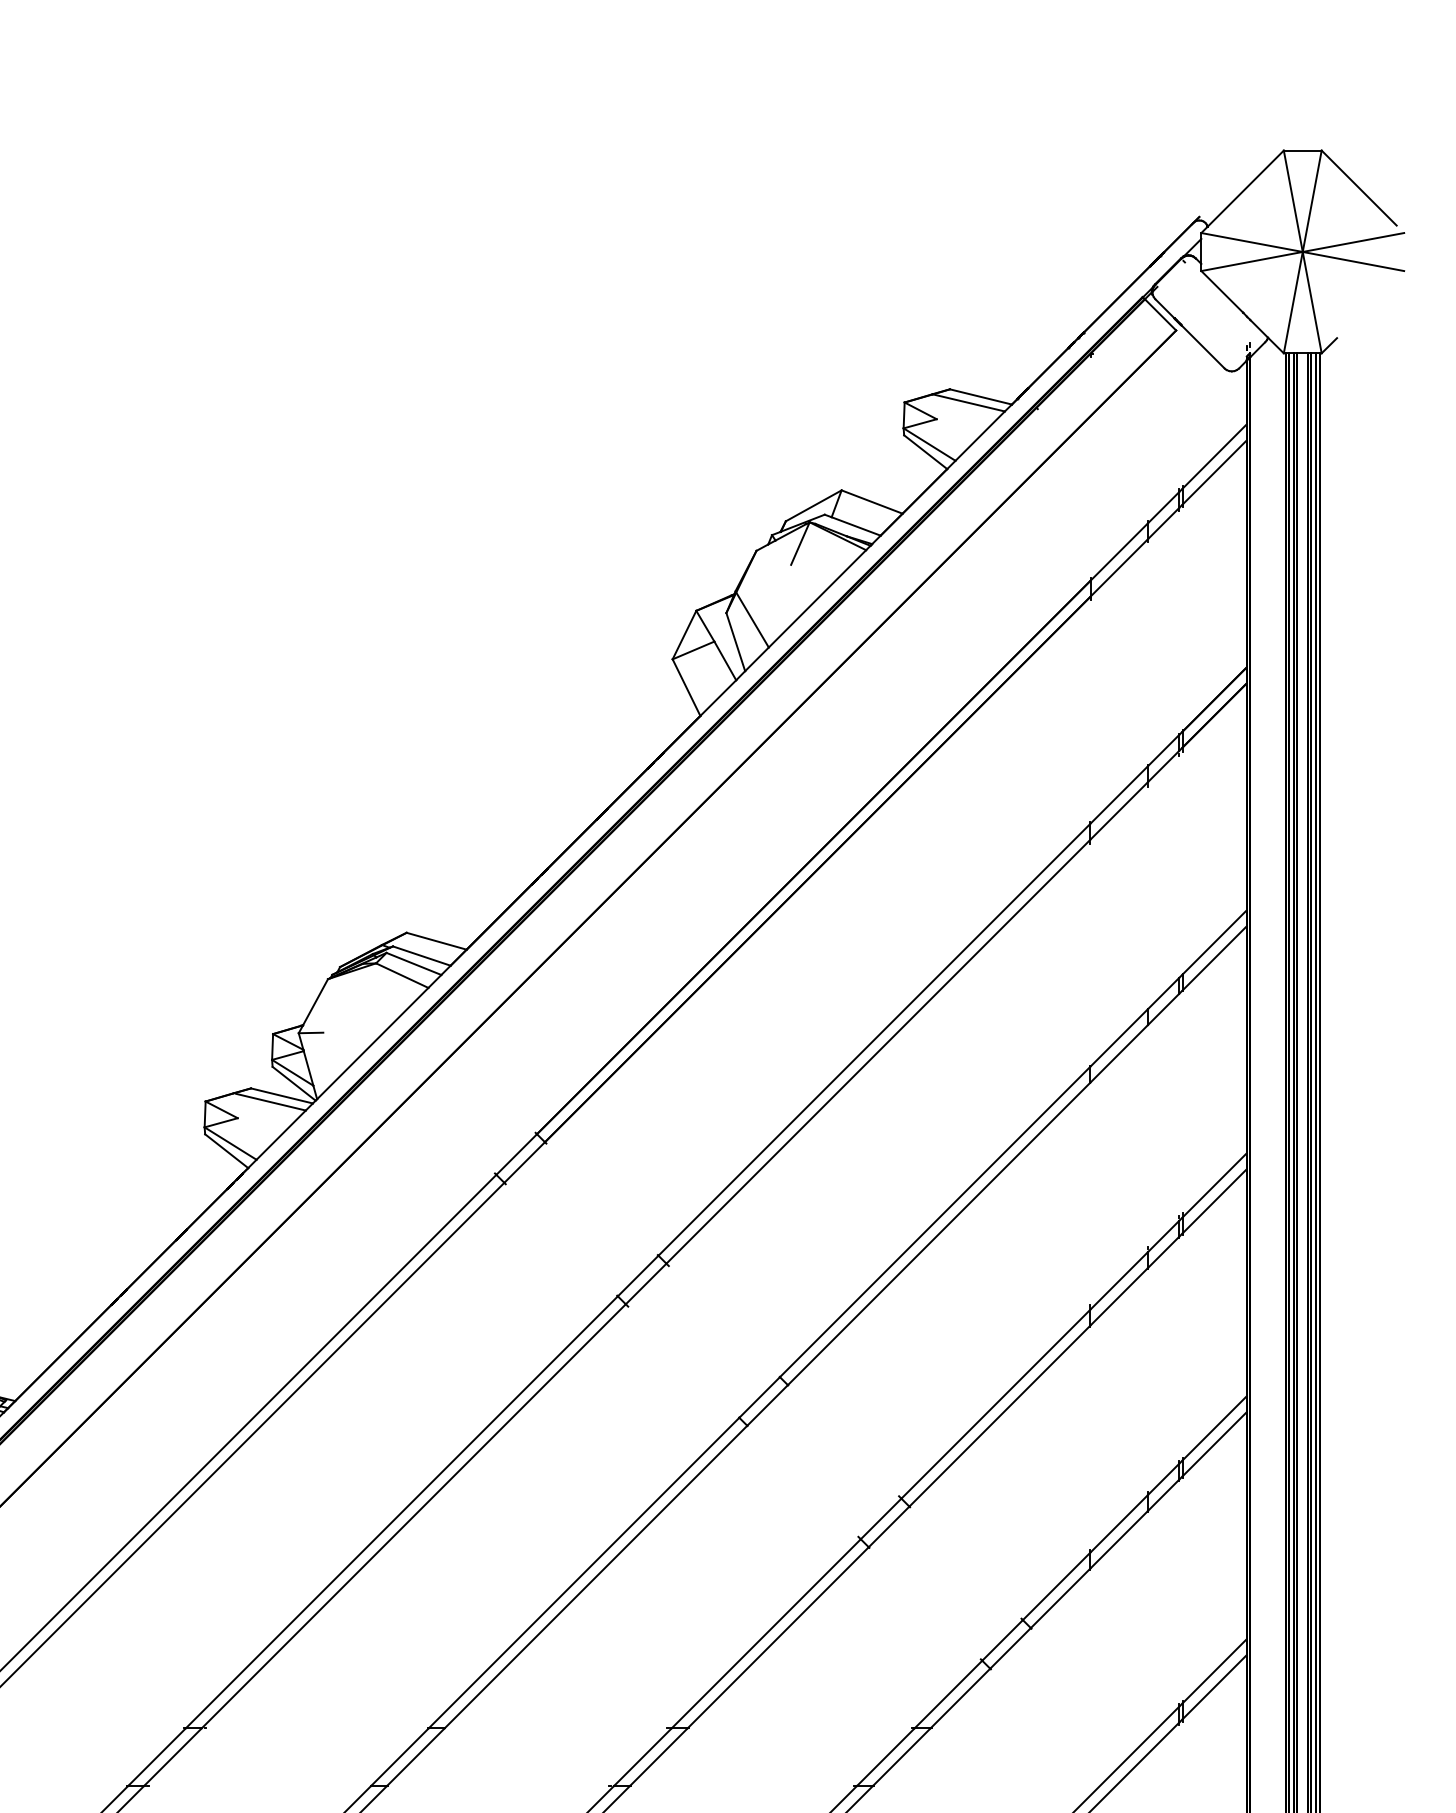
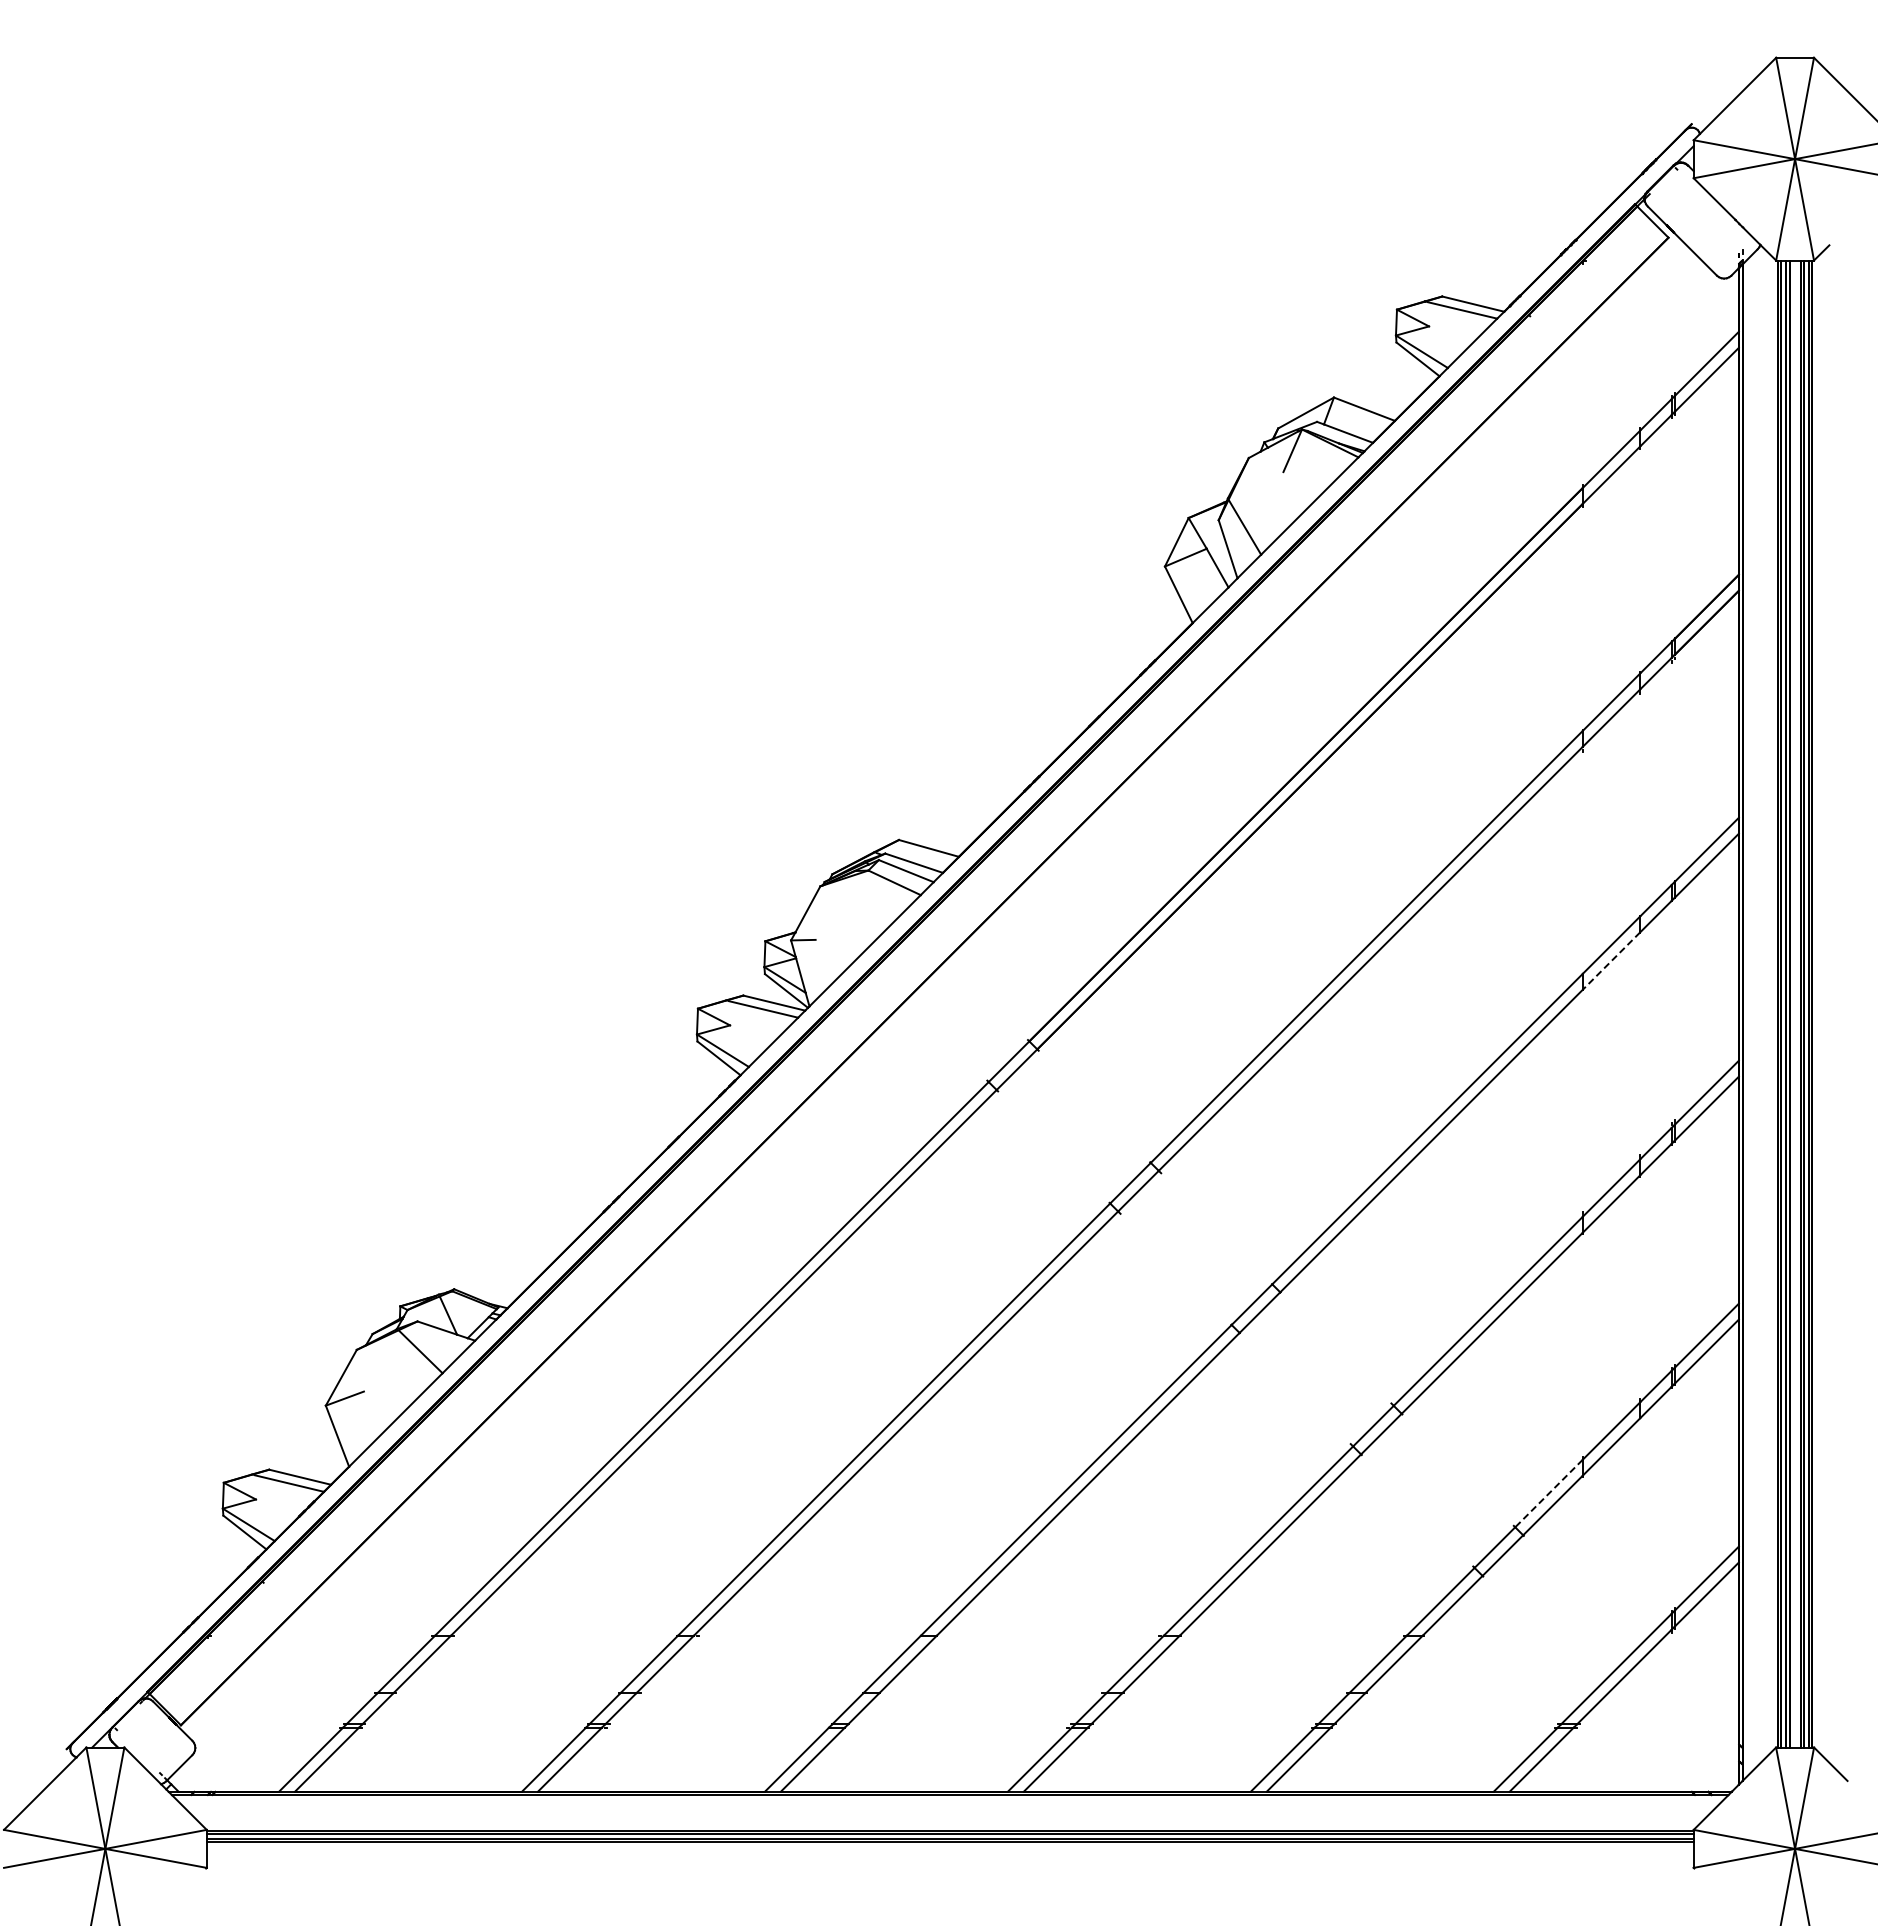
line: (1119, 1054) -> (1611, 961), solid -> dashed
line: (1057, 1586) -> (1549, 1493), solid -> dashed

